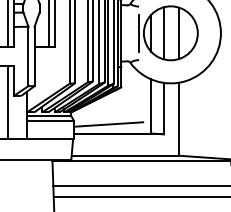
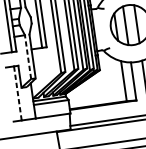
line: (139, 33) -> (107, 28), removed
line: (28, 56) -> (28, 57), solid -> dashed
line: (8, 102) -> (18, 93), solid -> dashed
line: (108, 124) -> (94, 99), removed

